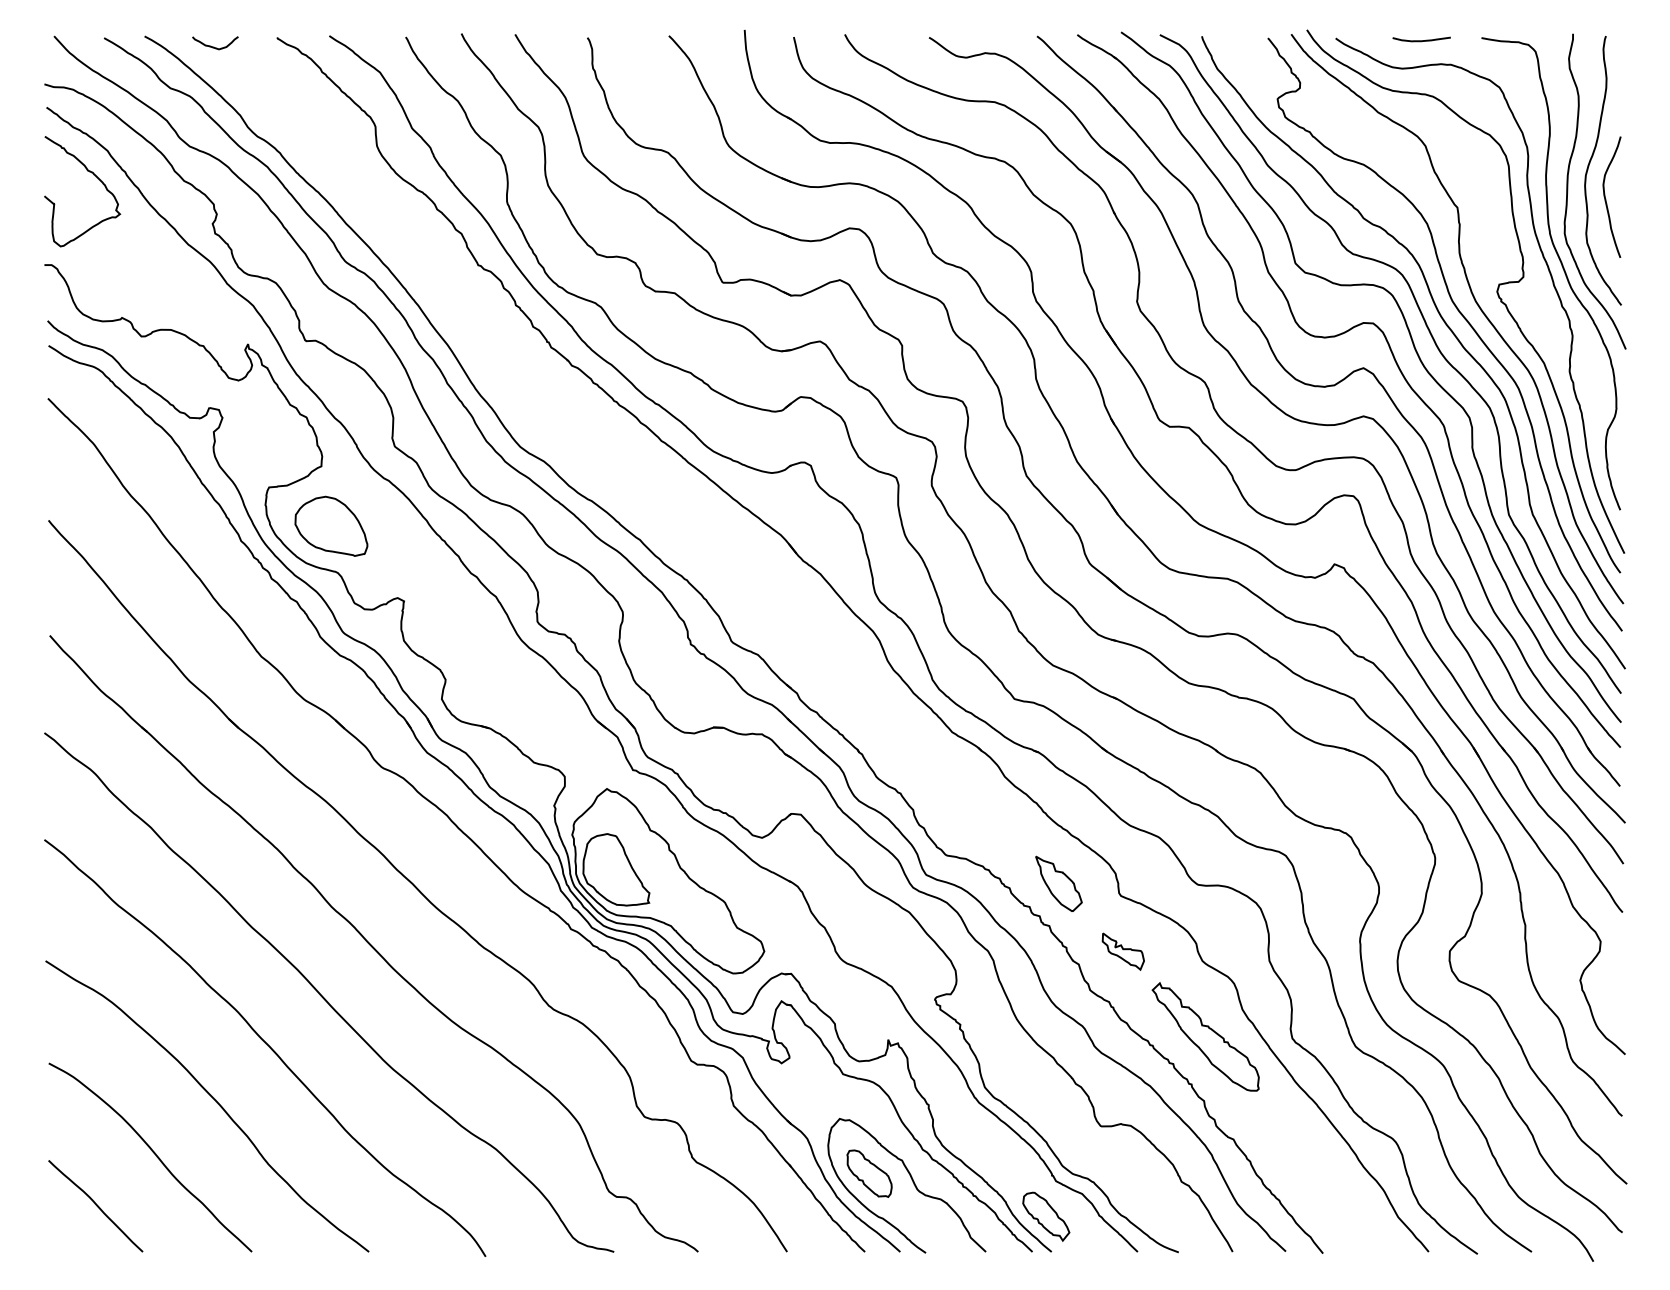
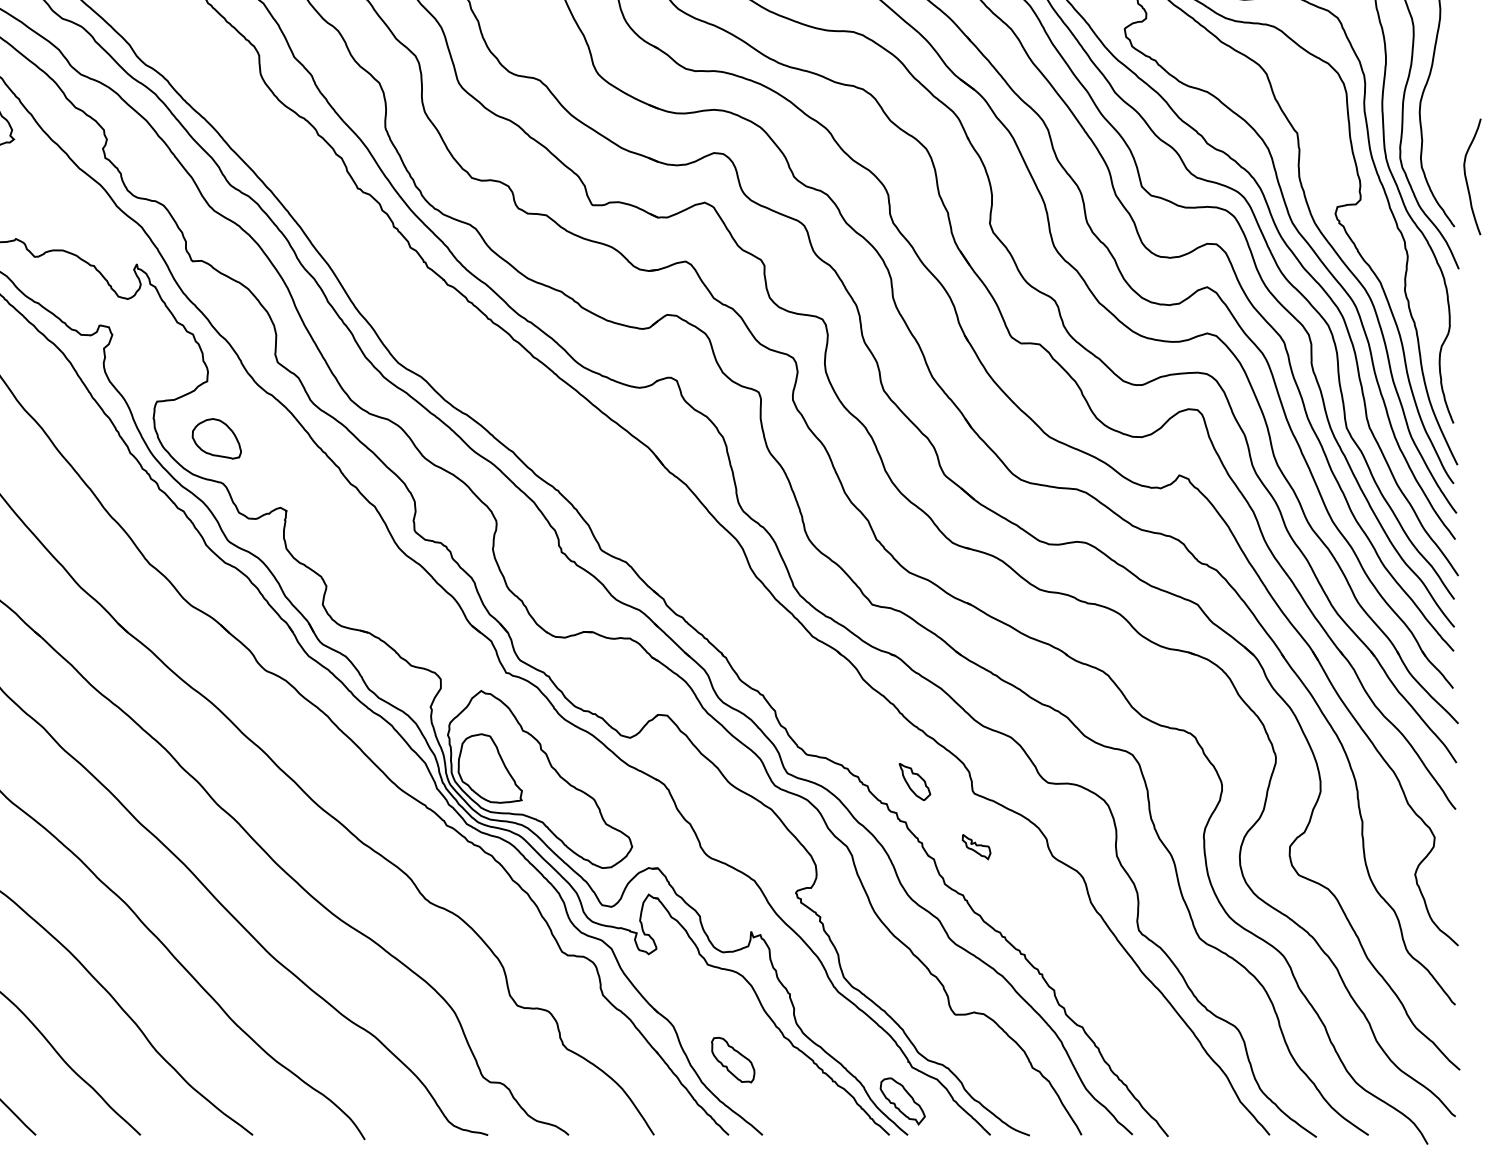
curve: (1606, 199) -> (1467, 179), moved
part: (331, 525) -> (216, 438), size x0.7
part: (1058, 883) -> (914, 781), size x0.7
part: (1122, 951) -> (975, 846), size x0.7
part: (1205, 1036) -> (1055, 928), removed
curve: (912, 1182) -> (774, 1068), removed

